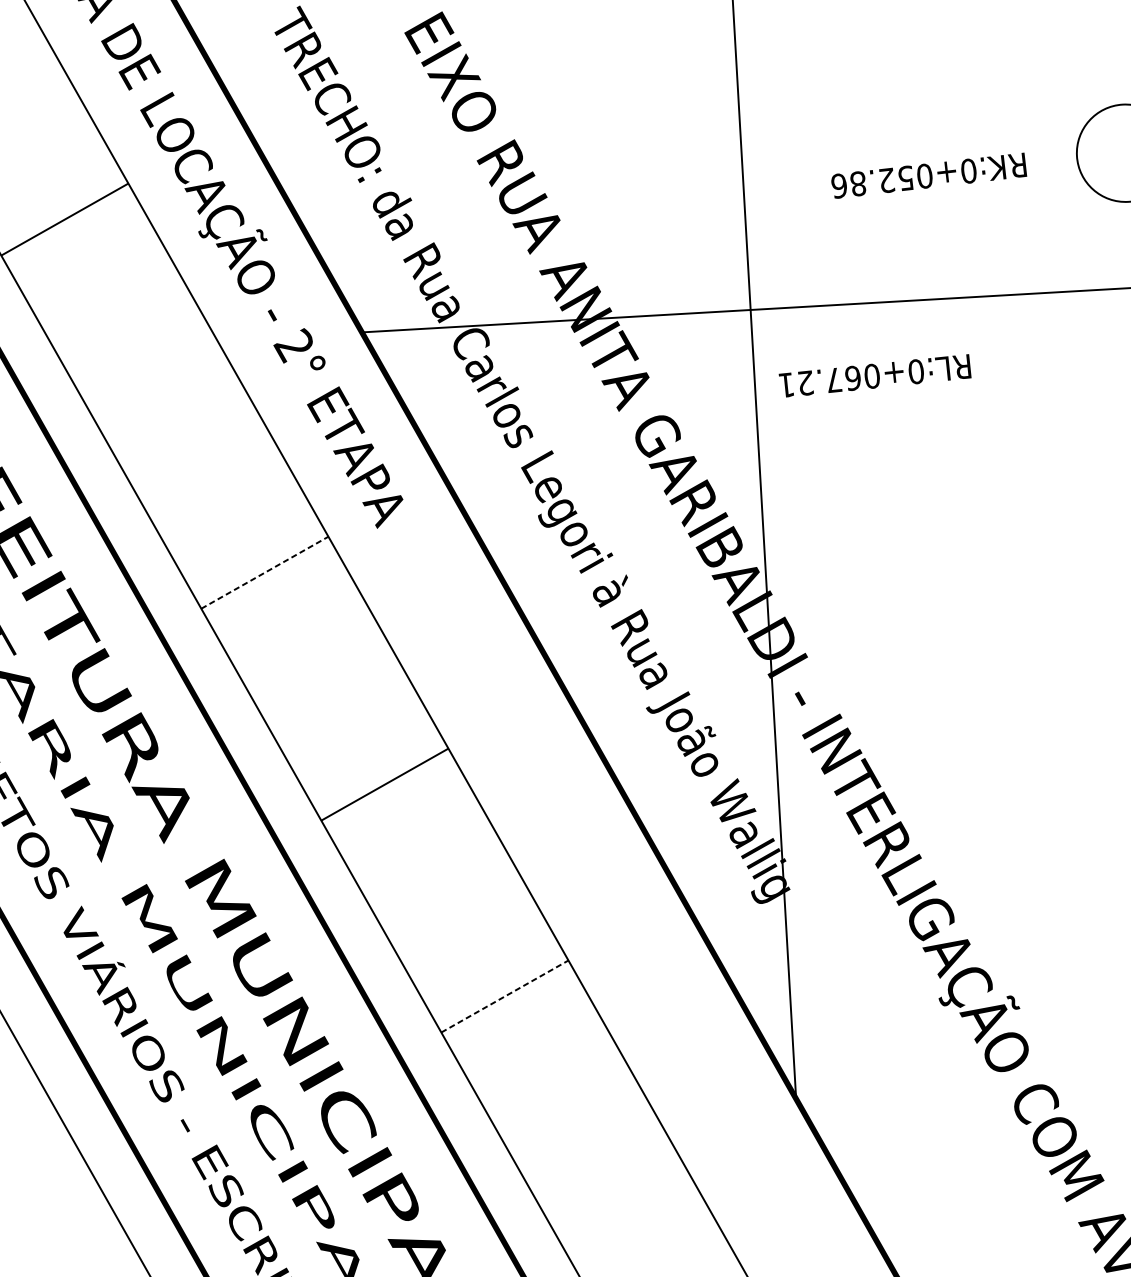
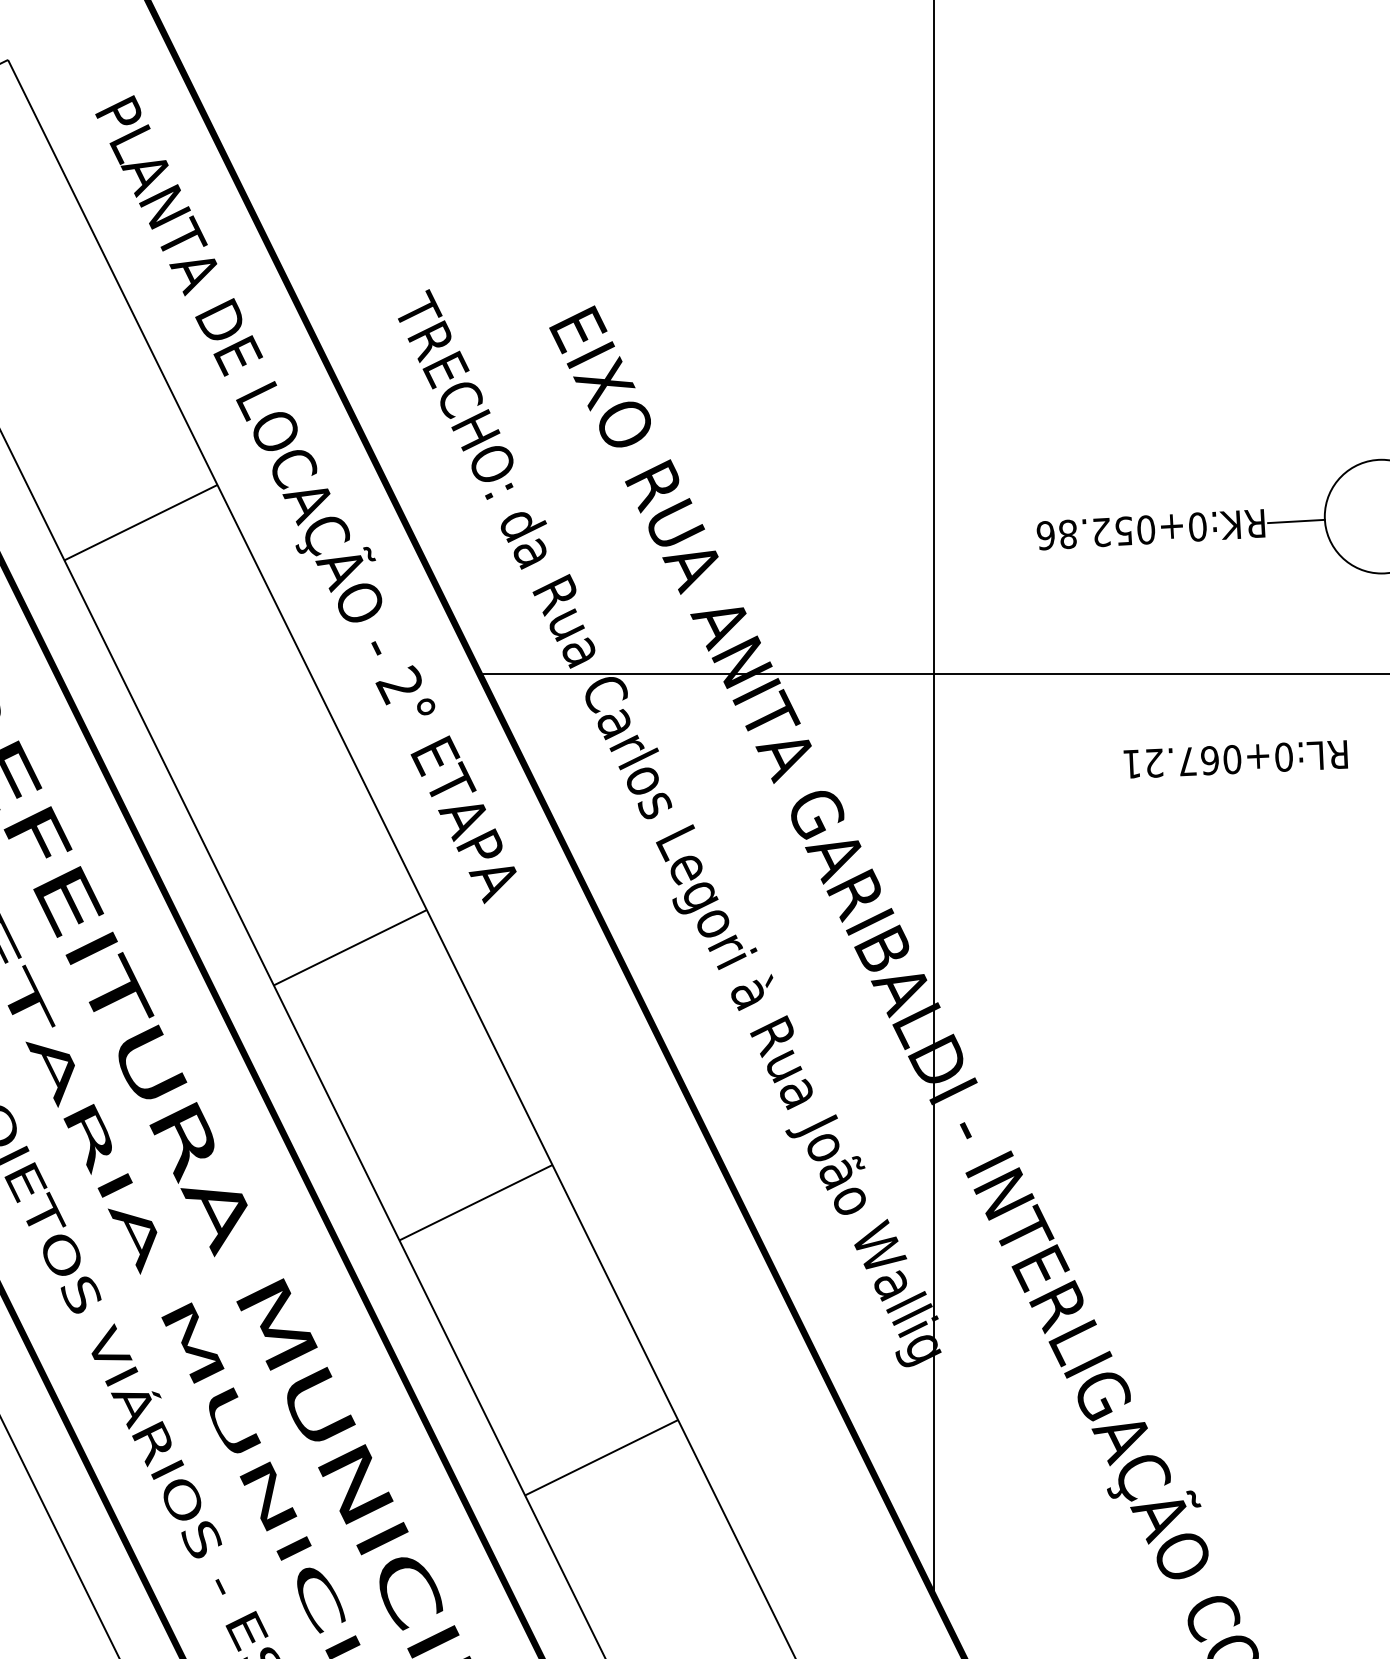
line: (1052, 161) -> (1296, 521), added
text: (874, 376) -> (1235, 759), moved
line: (265, 572) -> (350, 947), dashed -> solid
line: (505, 996) -> (602, 1457), dashed -> solid

